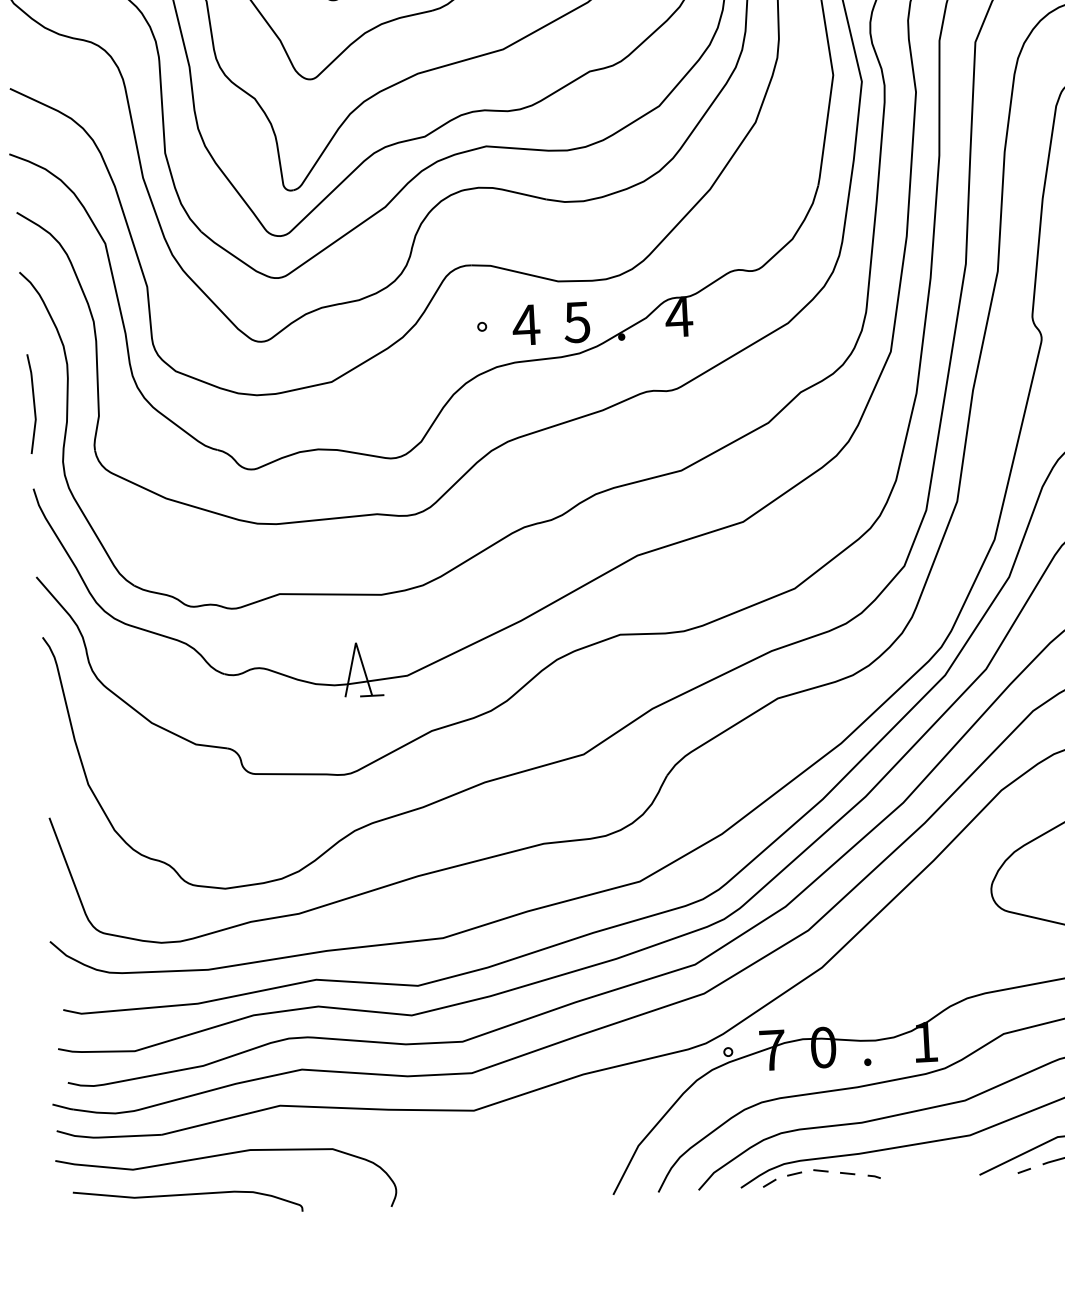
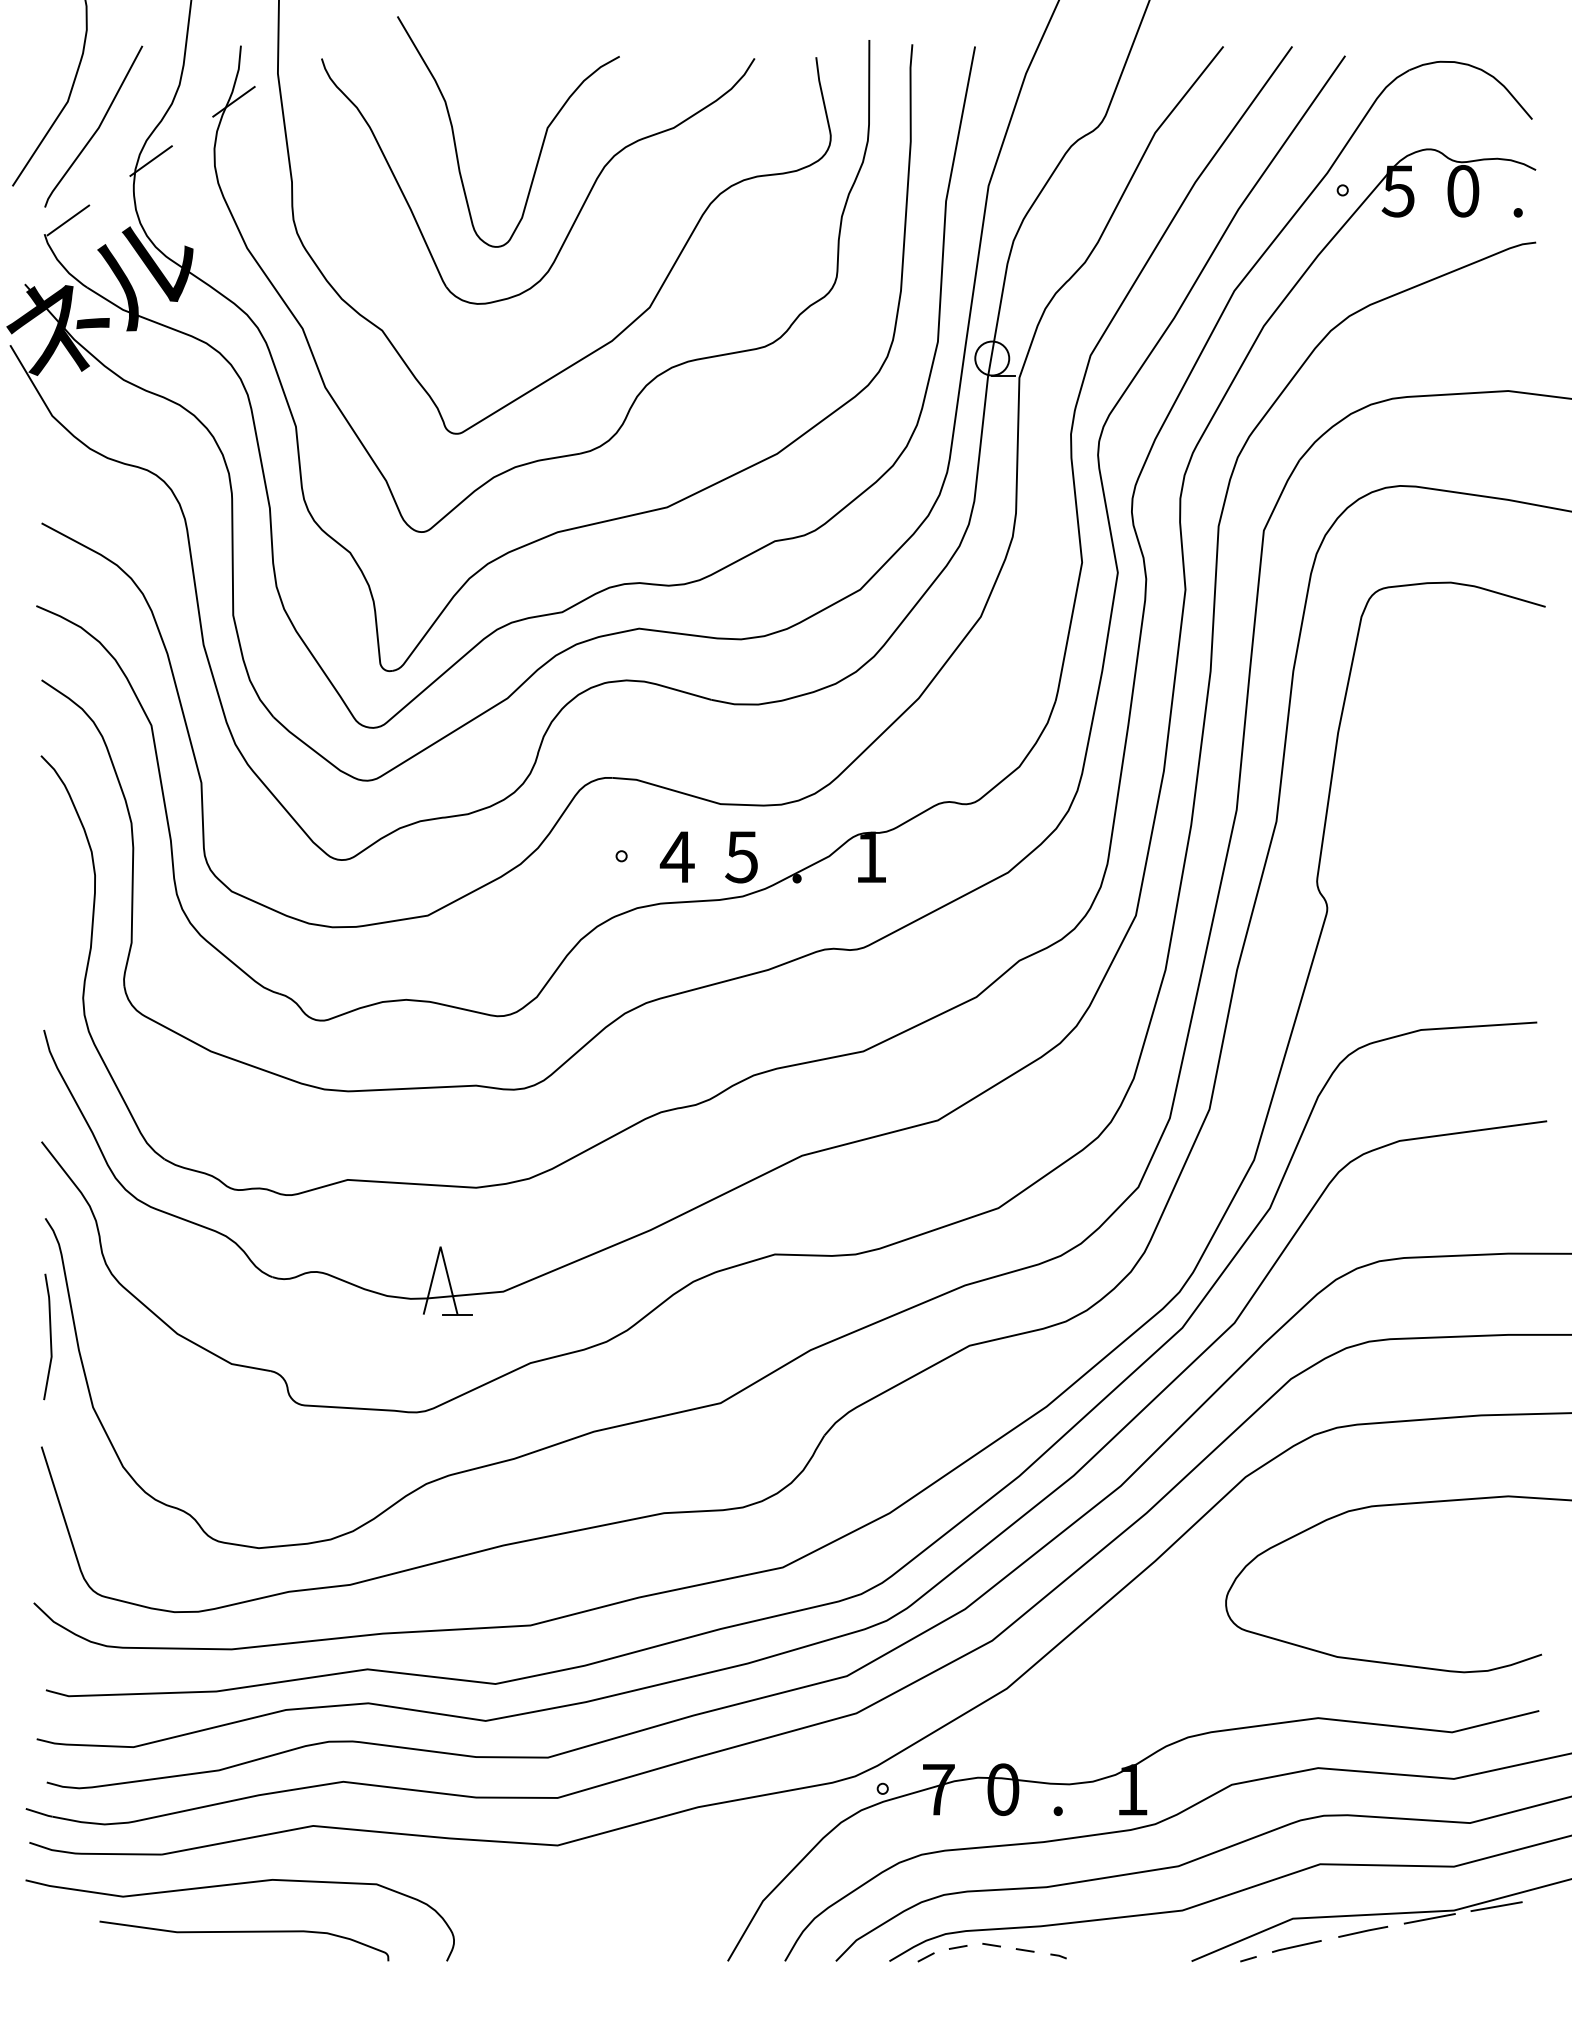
text: (678, 316) -> (870, 856), 4 -> 1
line: (33, 403) -> (49, 1336), moved
curve: (187, 1195) -> (244, 1932), moved

